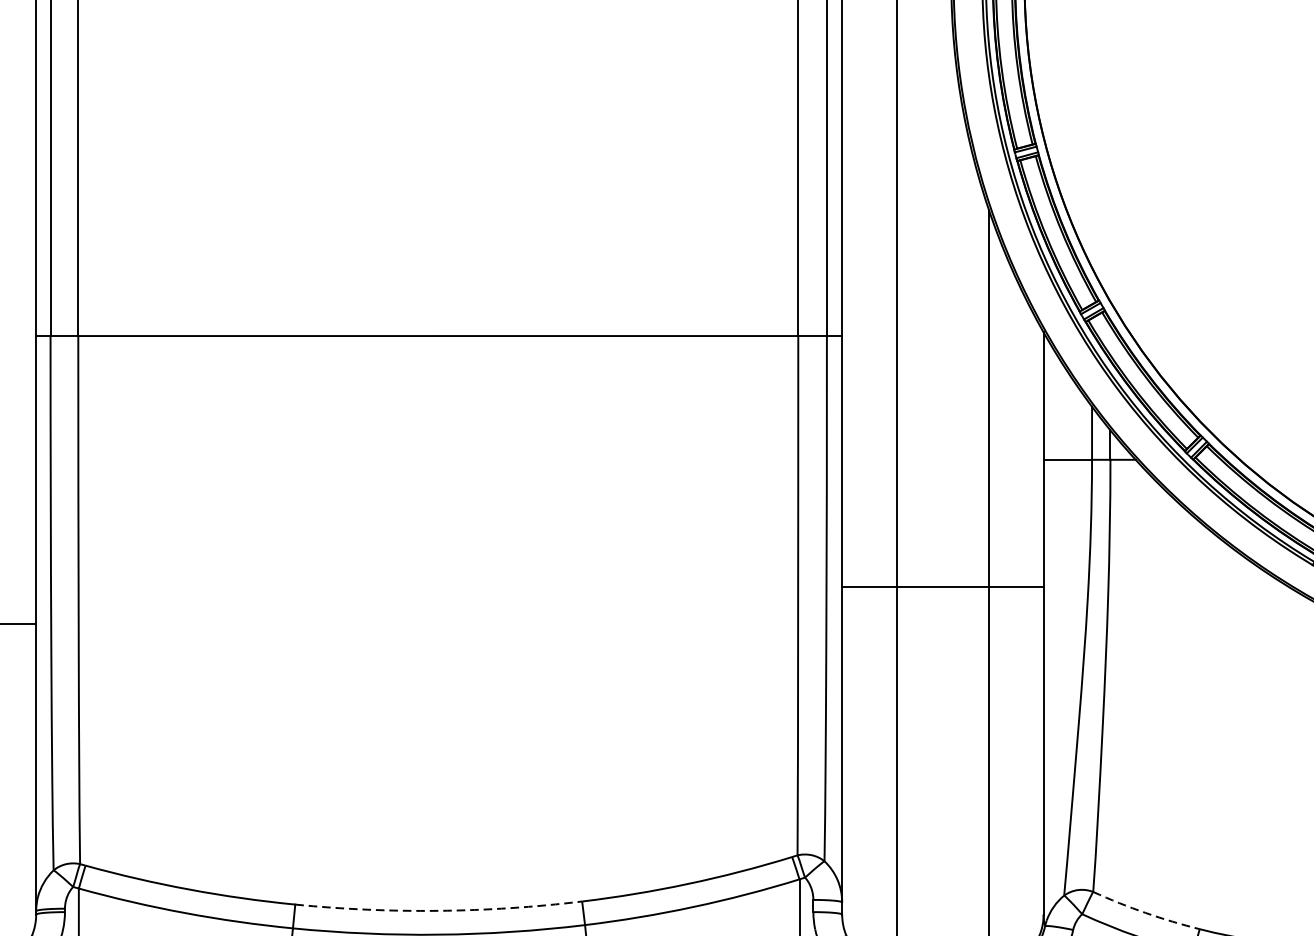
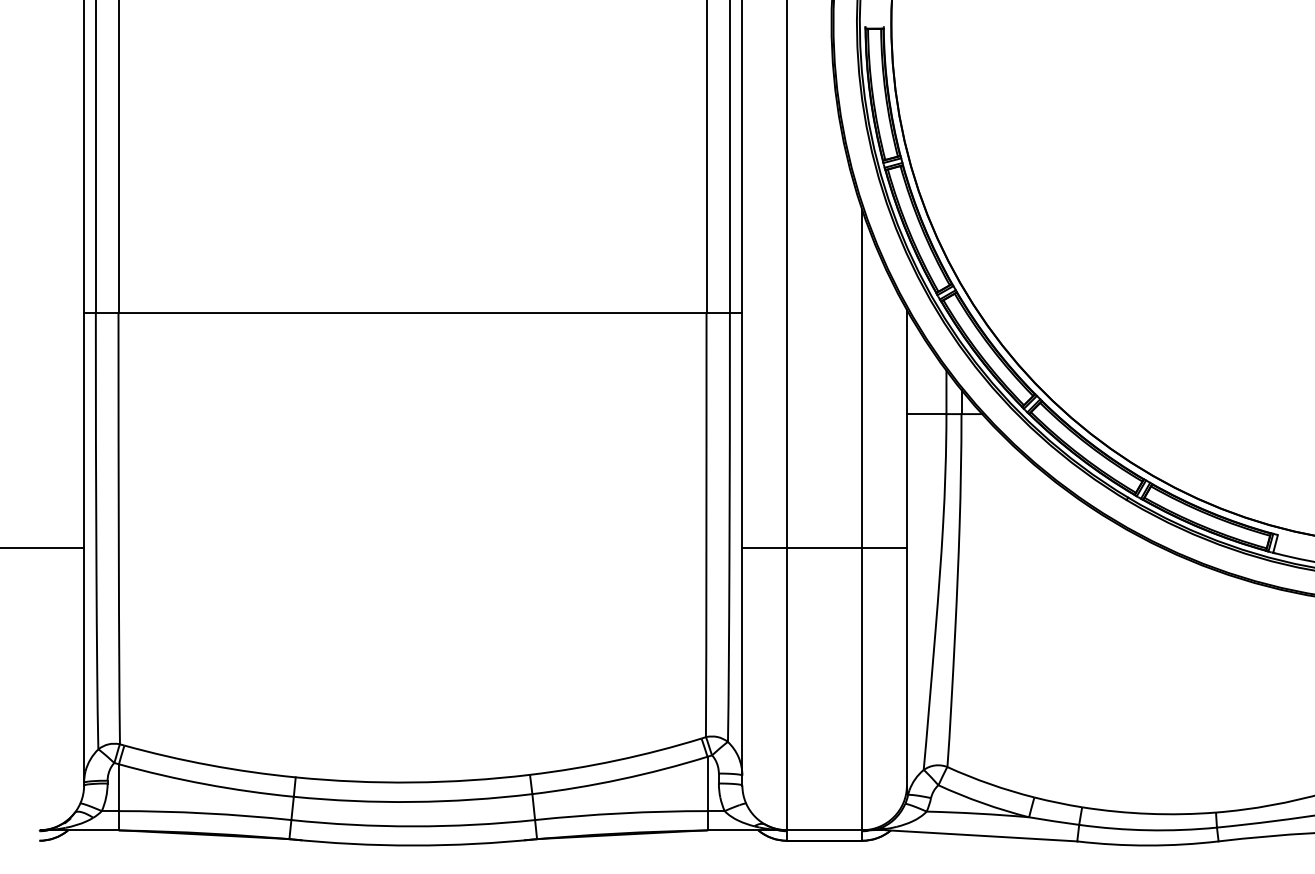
line: (942, 587) -> (824, 548), moved
arc: (438, 910) -> (412, 782), dashed -> solid
arc: (1145, 913) -> (990, 784), dashed -> solid

